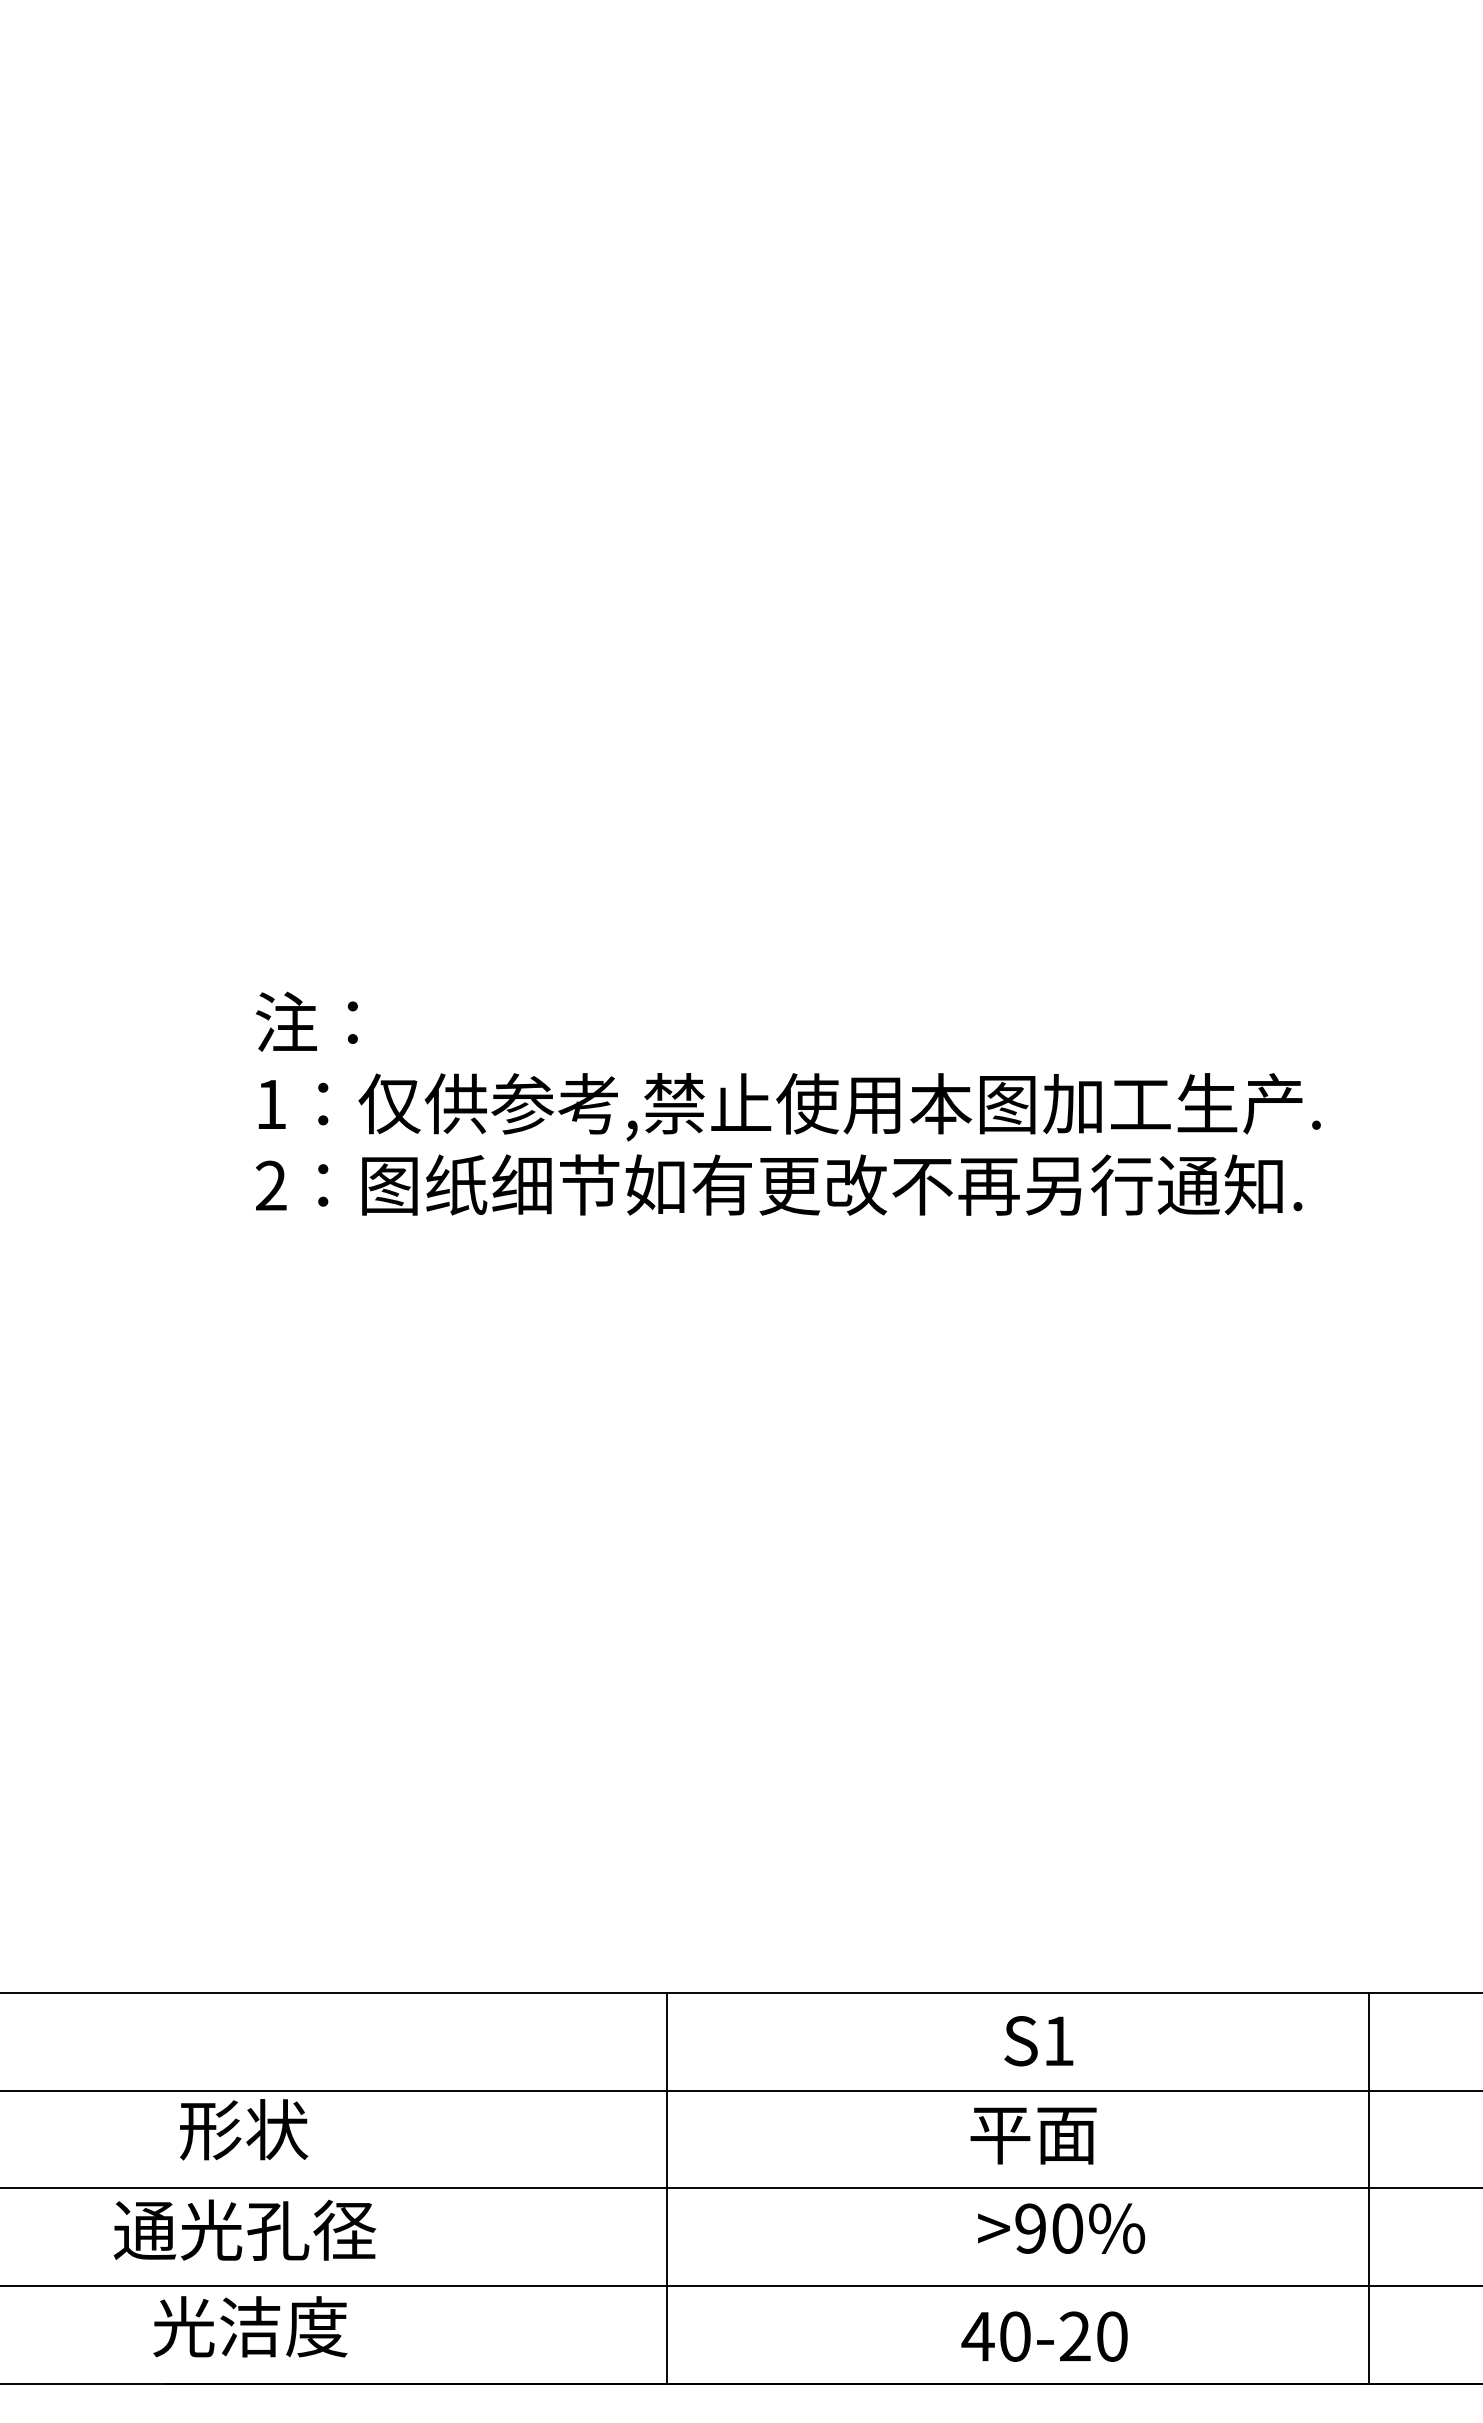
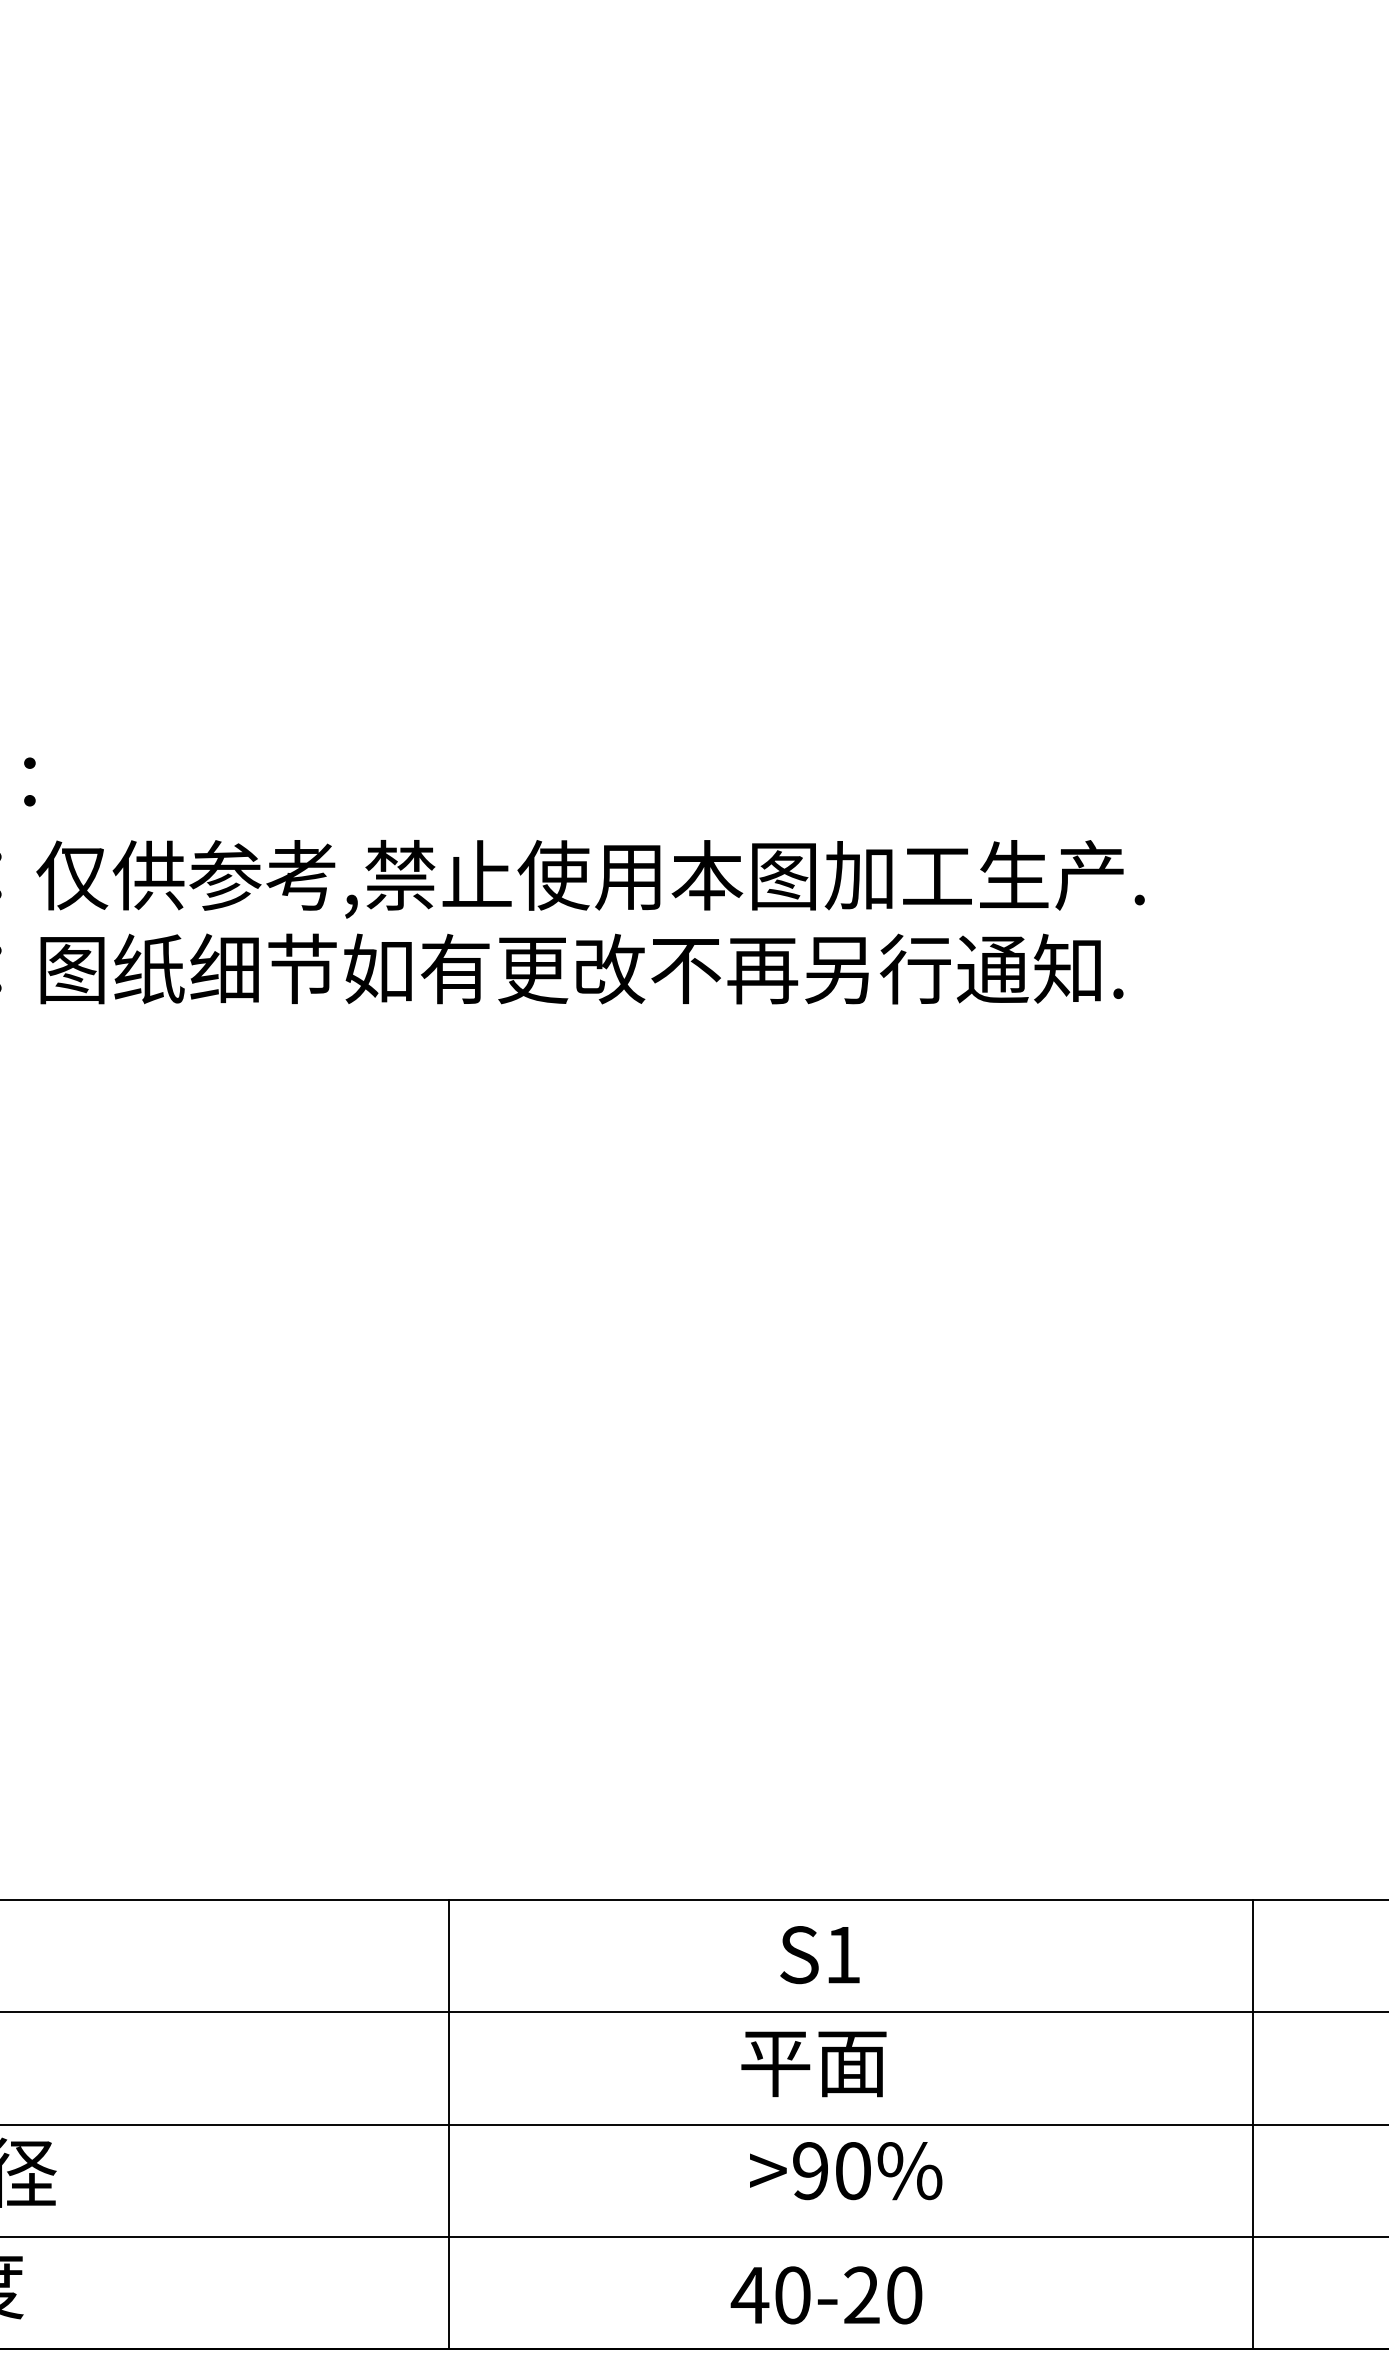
line: (666, 2188) -> (448, 2124), moved
line: (1369, 2188) -> (1252, 2124), moved

